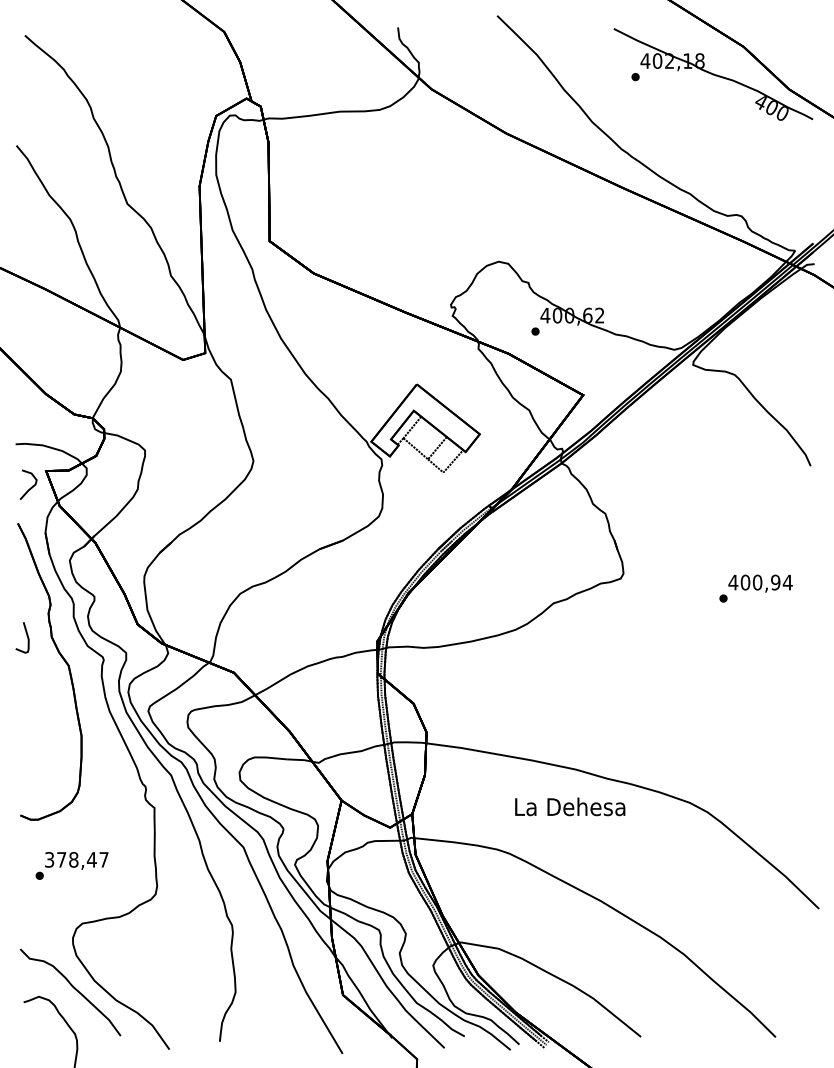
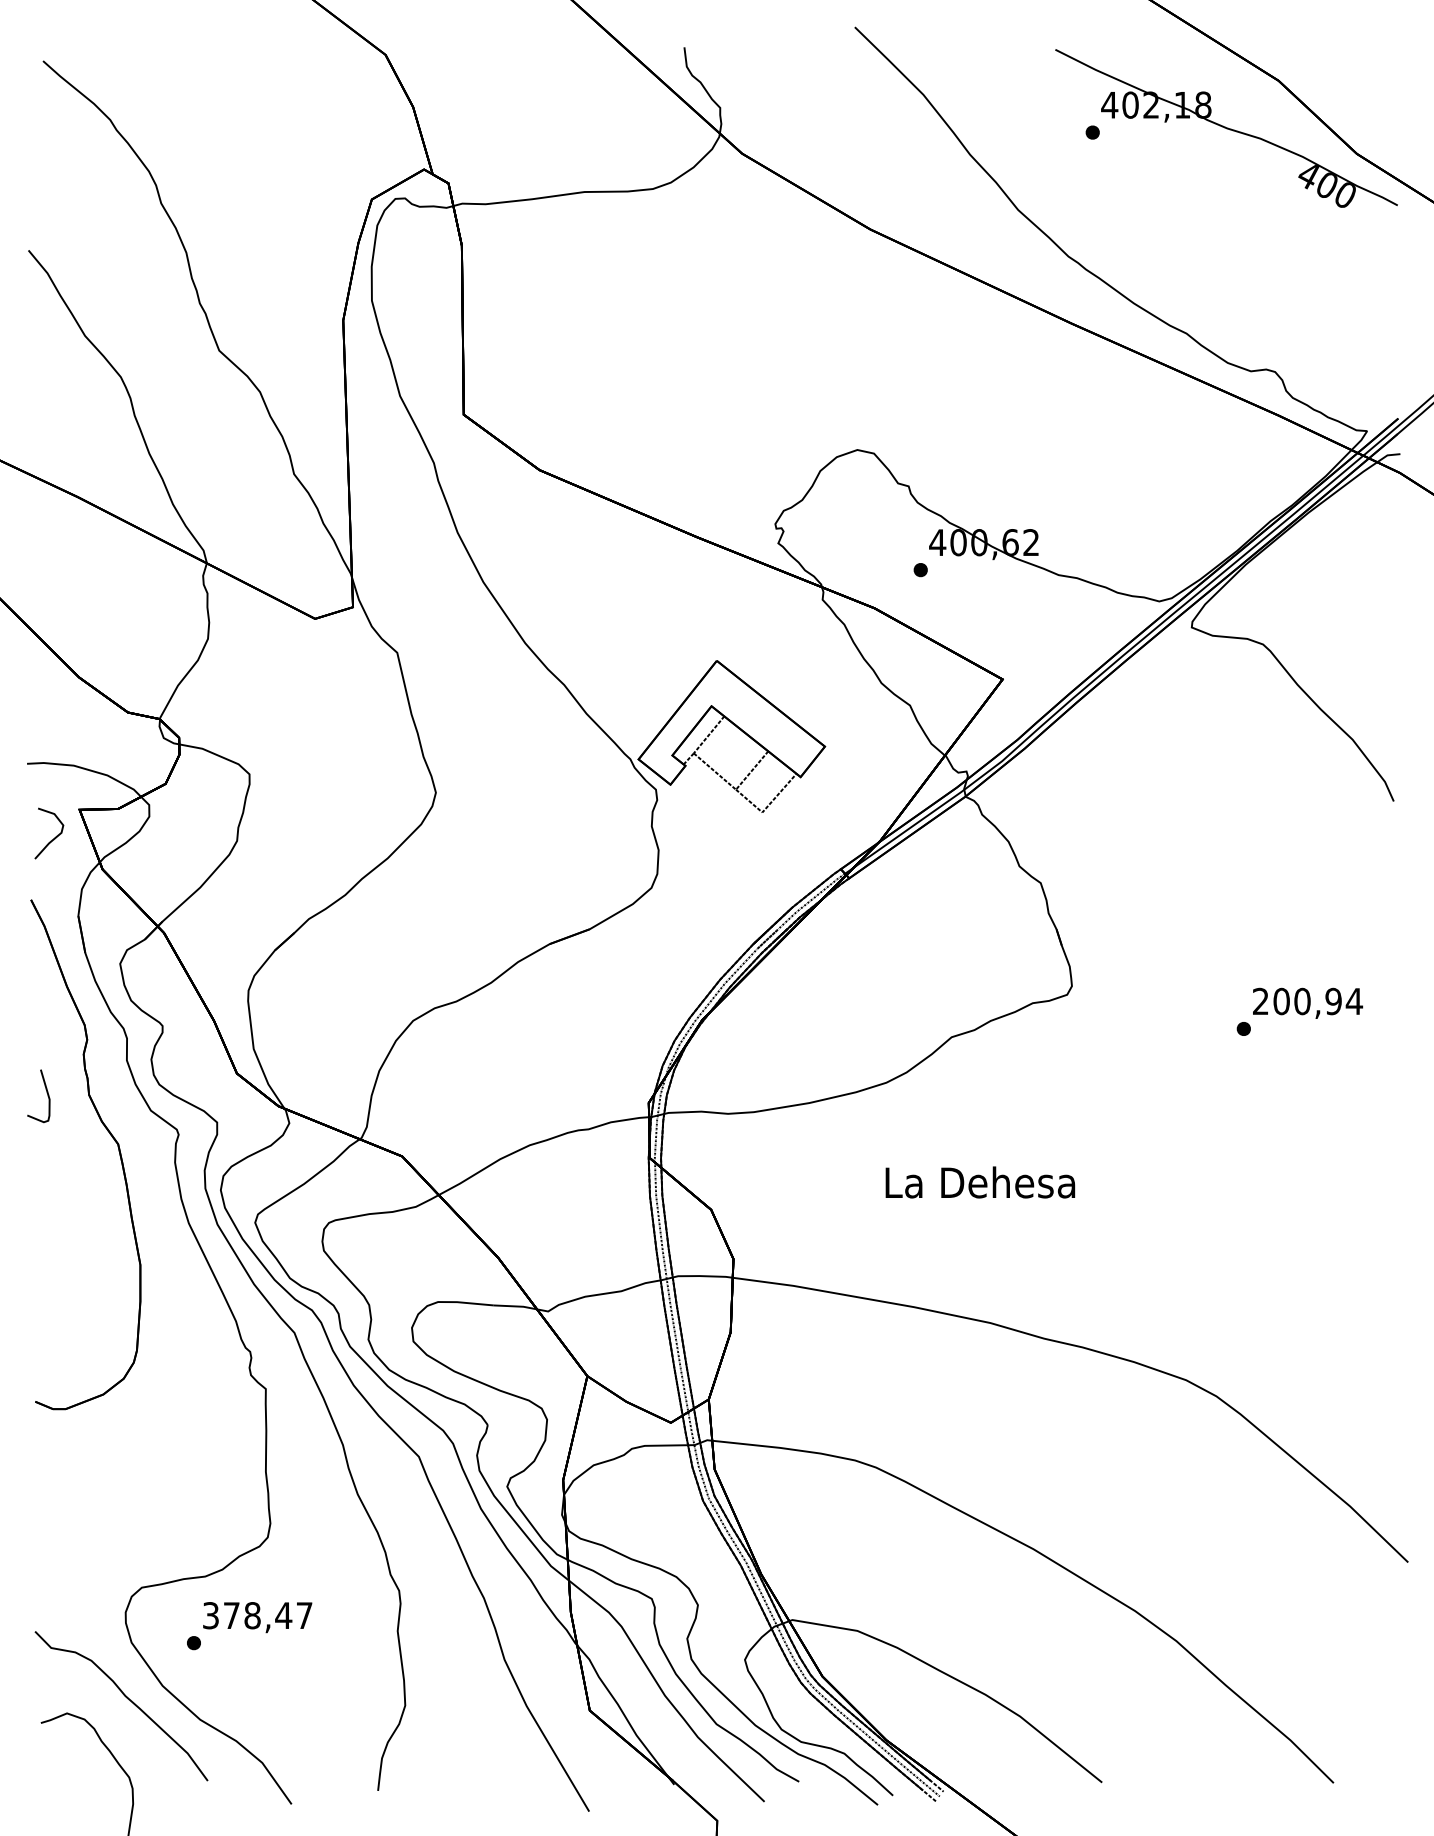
text: (733, 582) -> (1261, 1001), 400,94 -> 200,94
text: (570, 806) -> (980, 1181), moved
text: (71, 865) -> (248, 1625), moved

